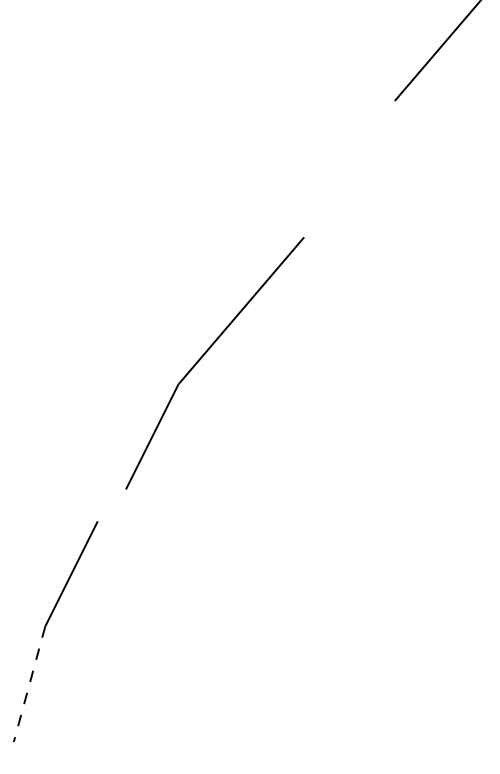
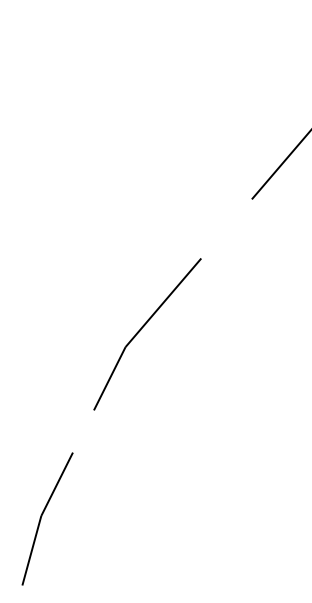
part: (204, 356) -> (141, 330), moved
line: (28, 685) -> (31, 551), dashed -> solid

